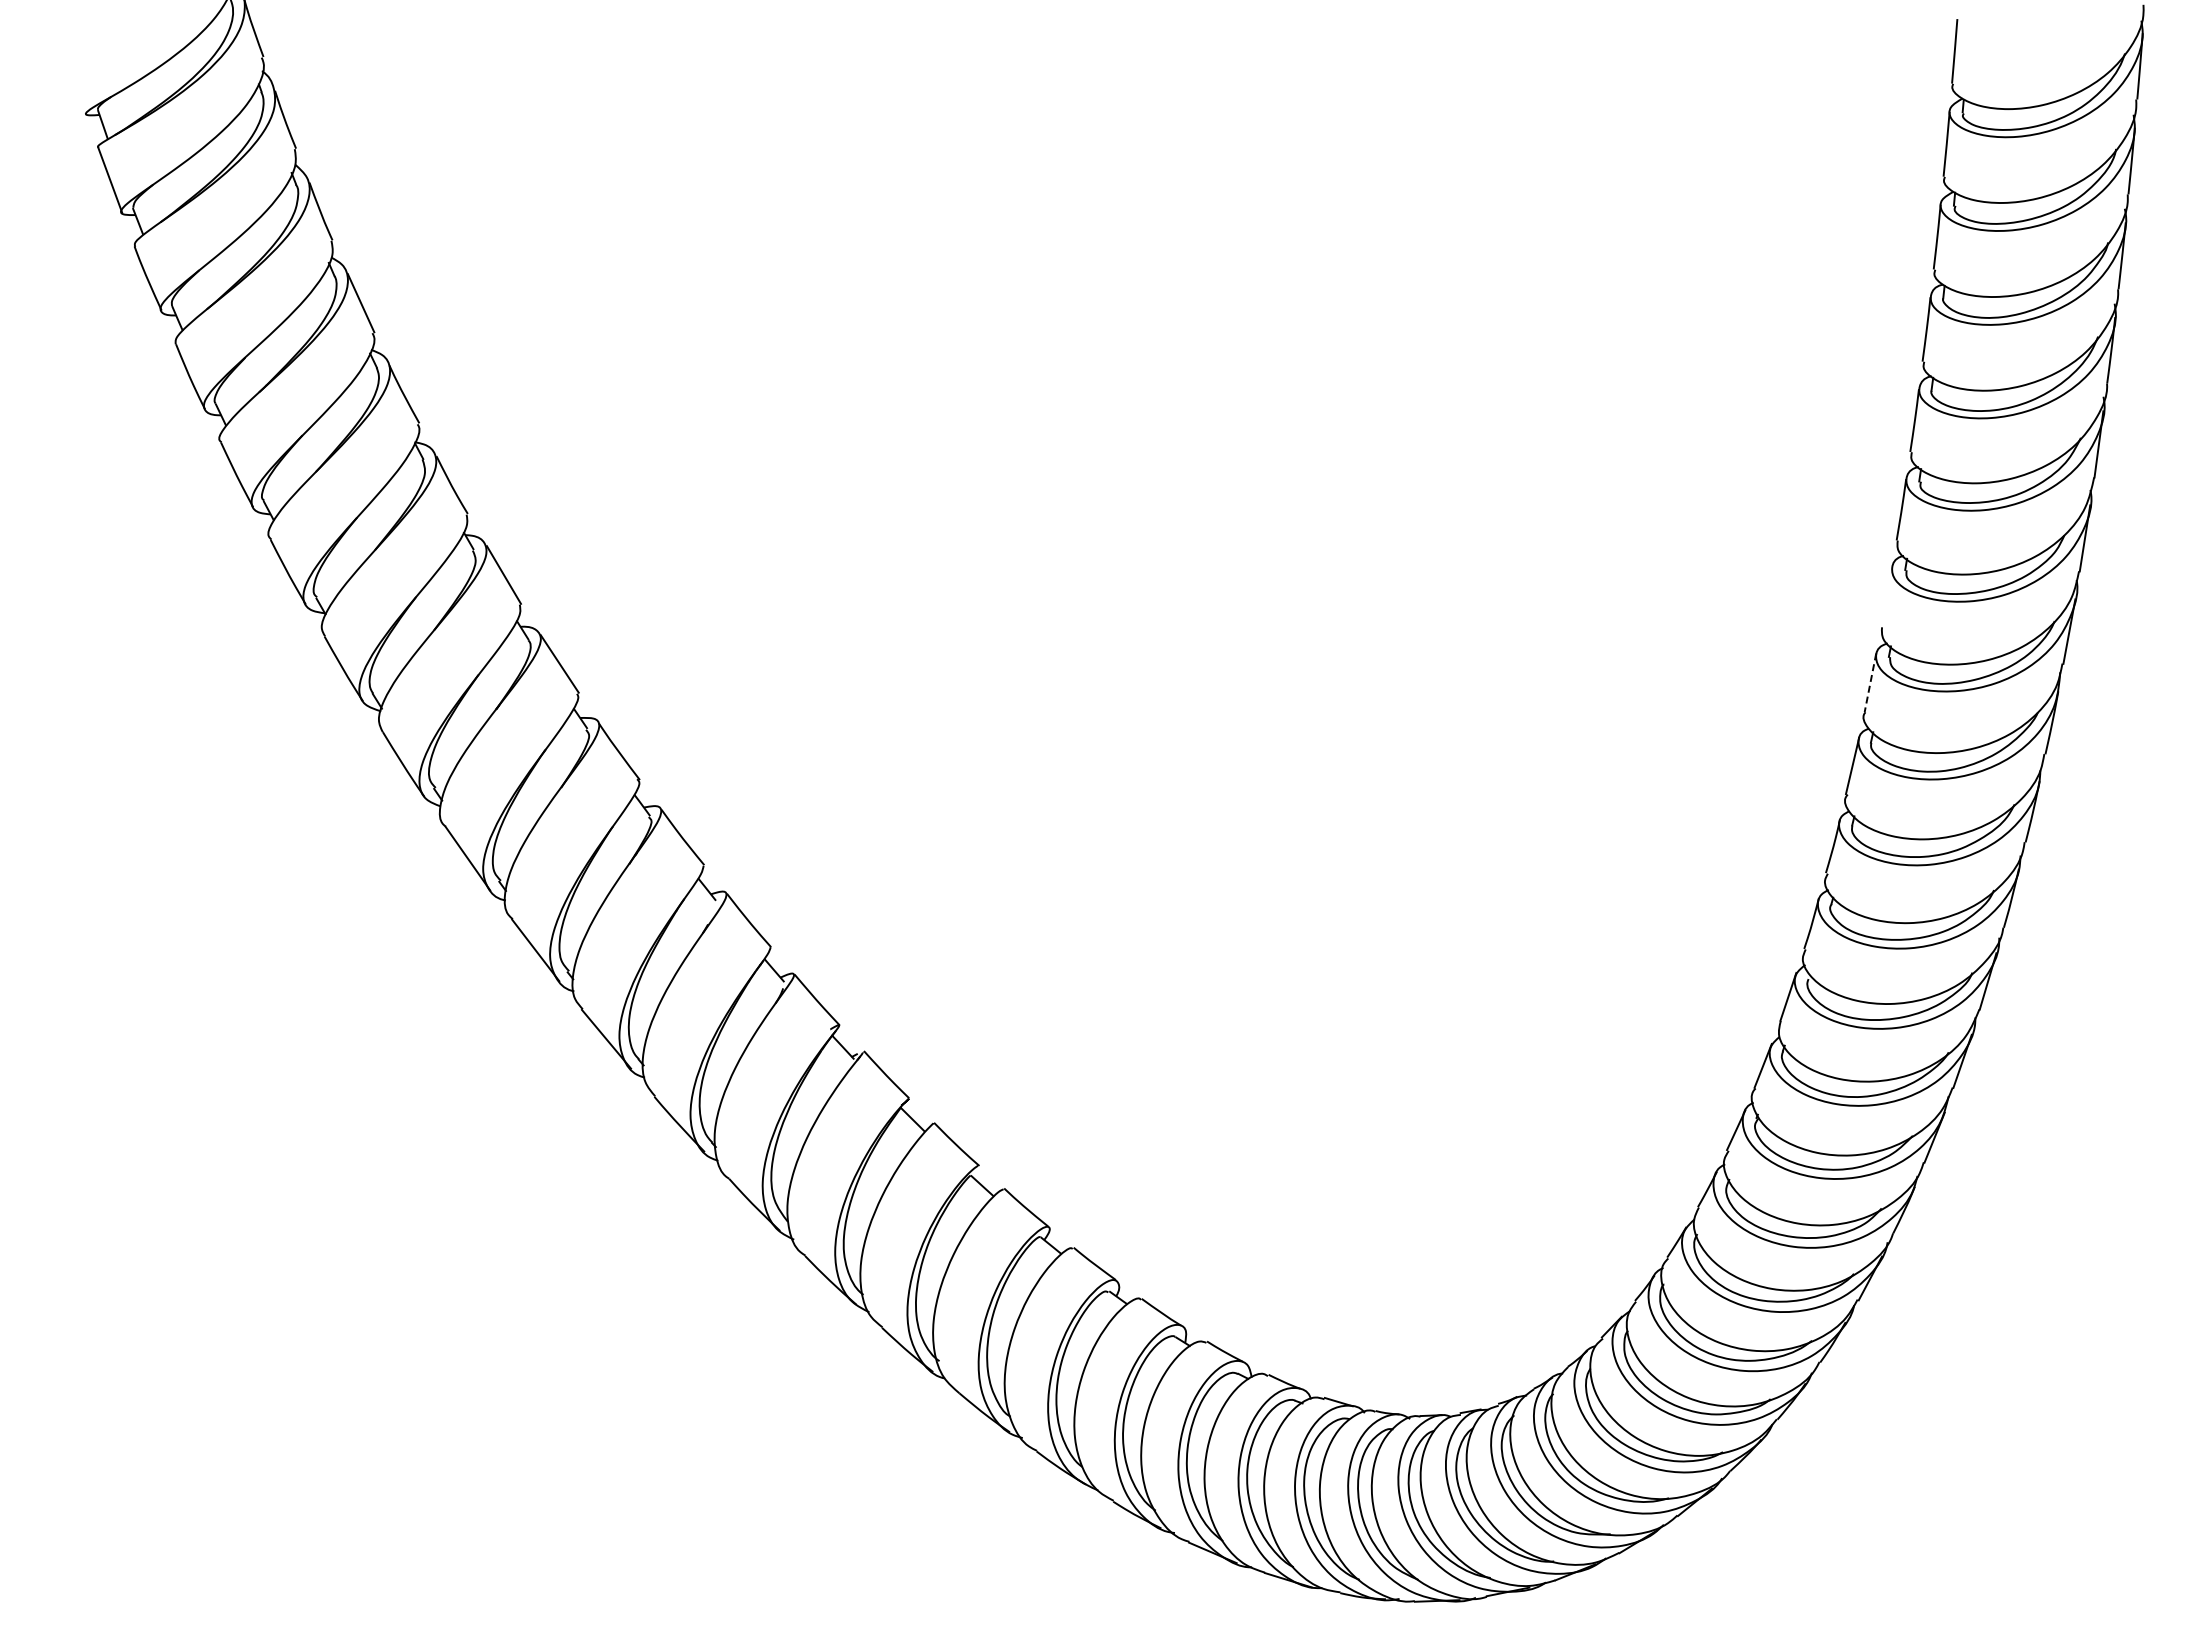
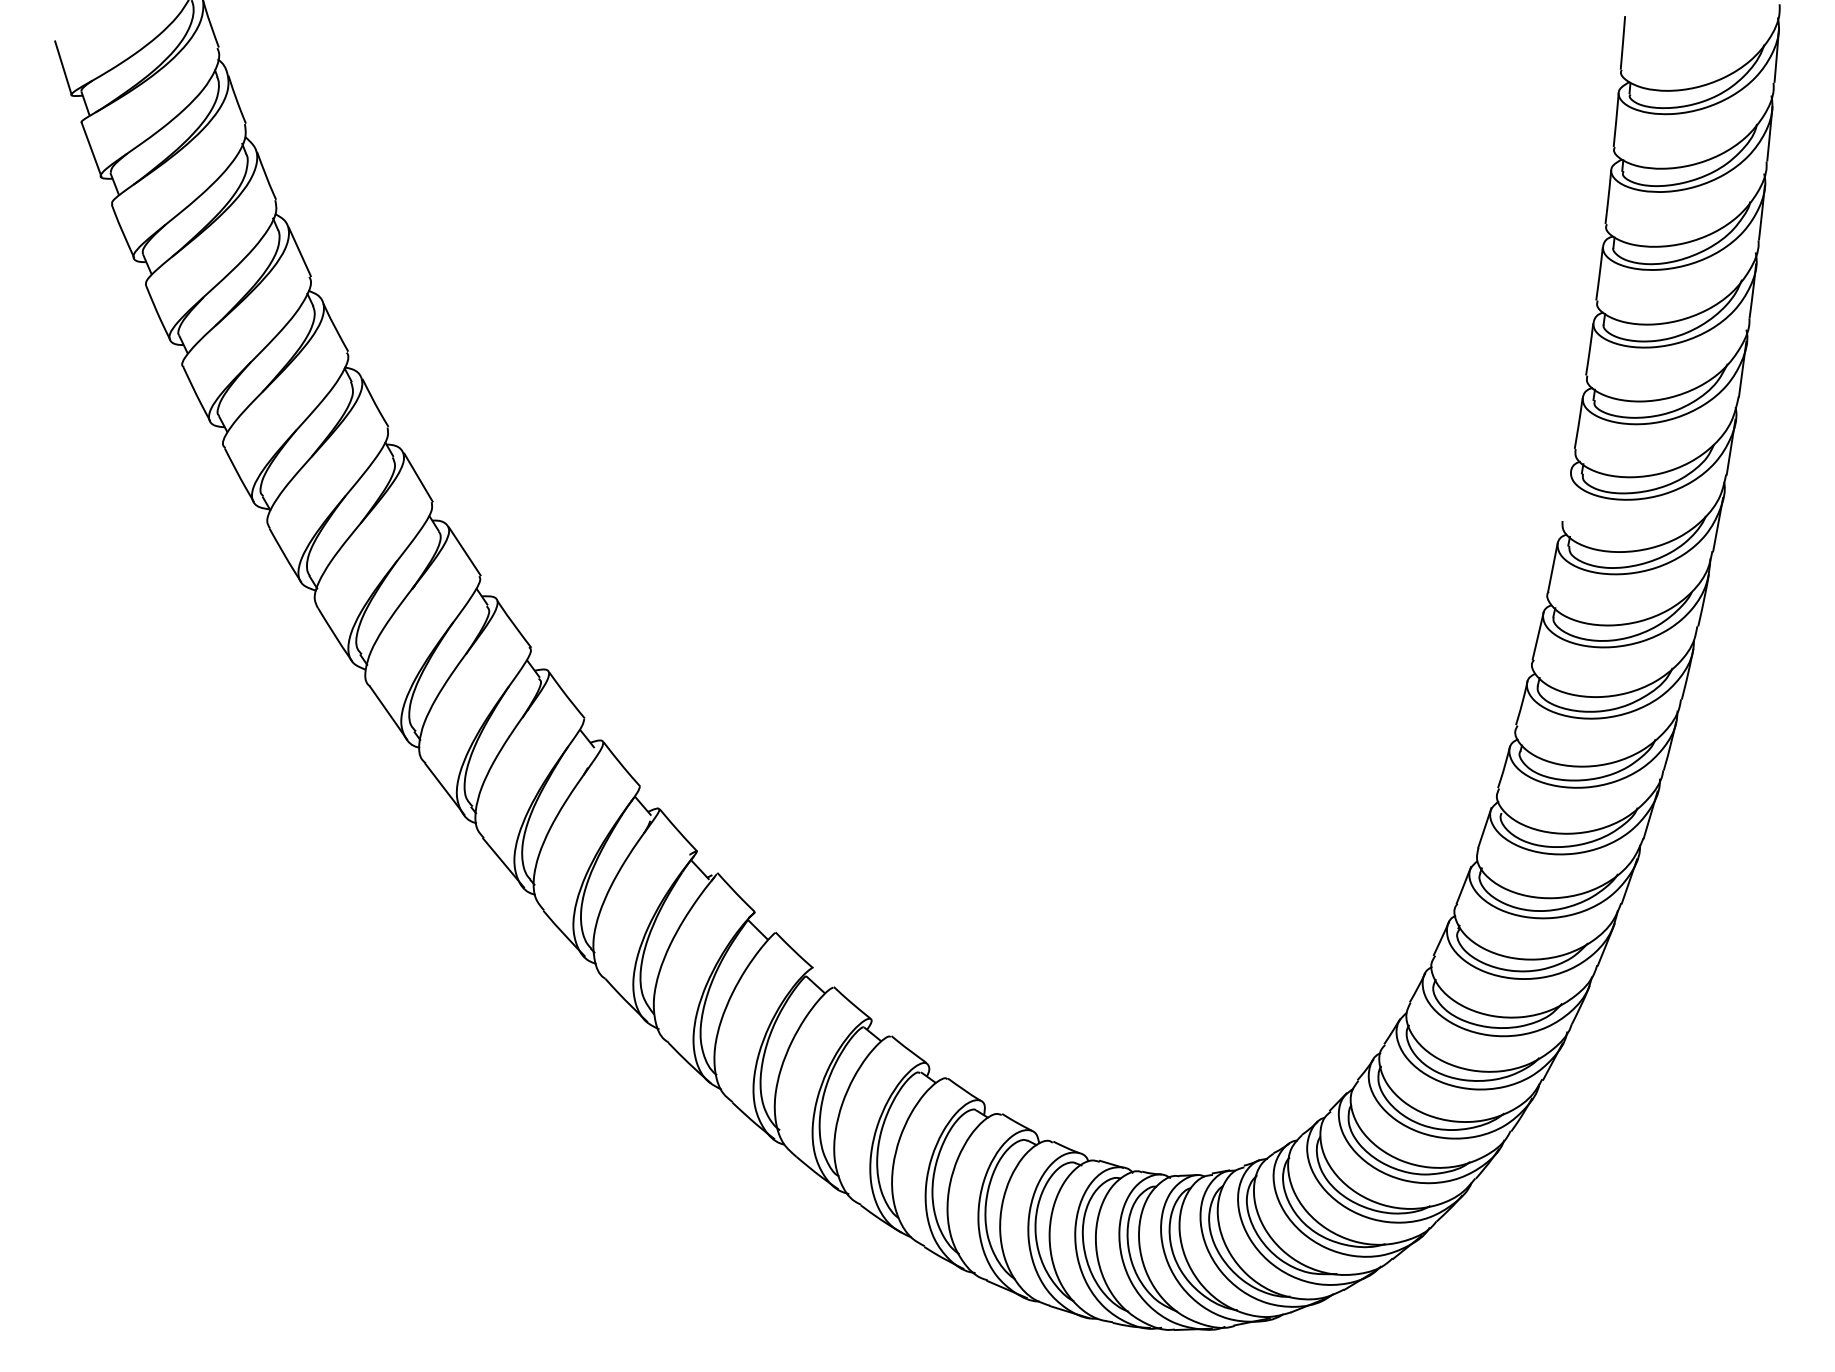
line: (76, 81) -> (63, 67), added
line: (1870, 682) -> (1553, 566), dashed -> solid

